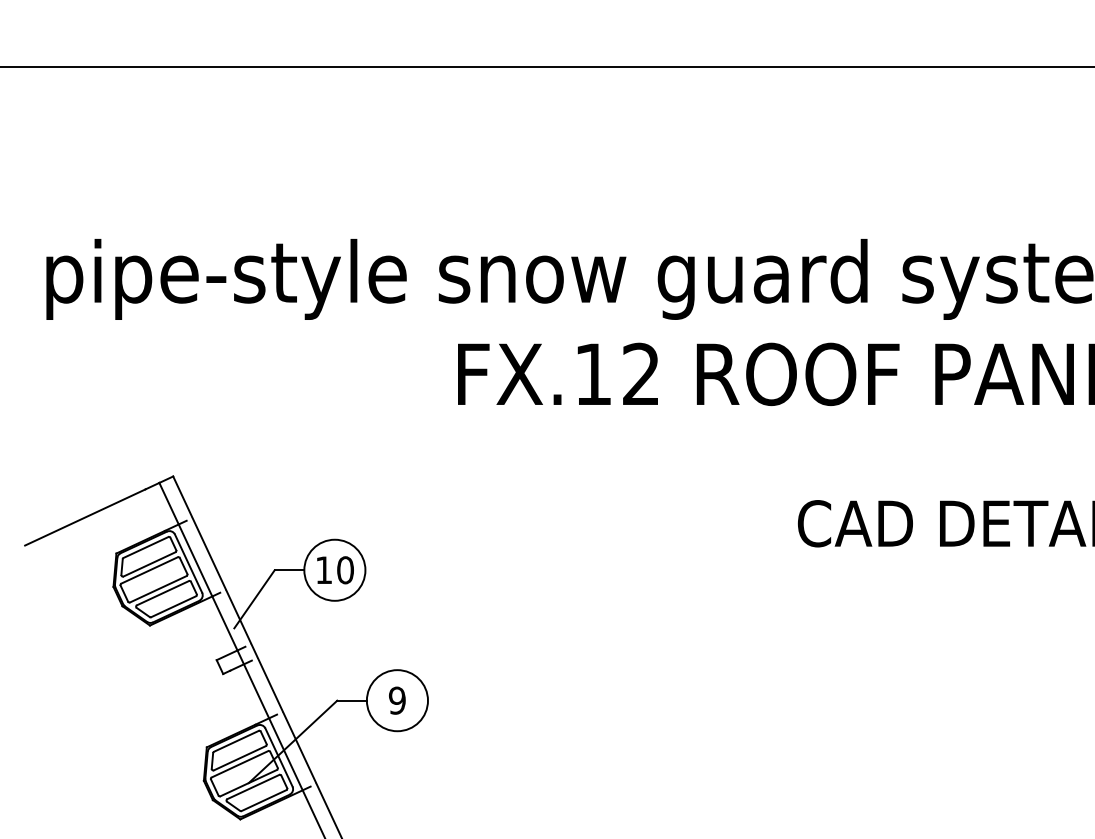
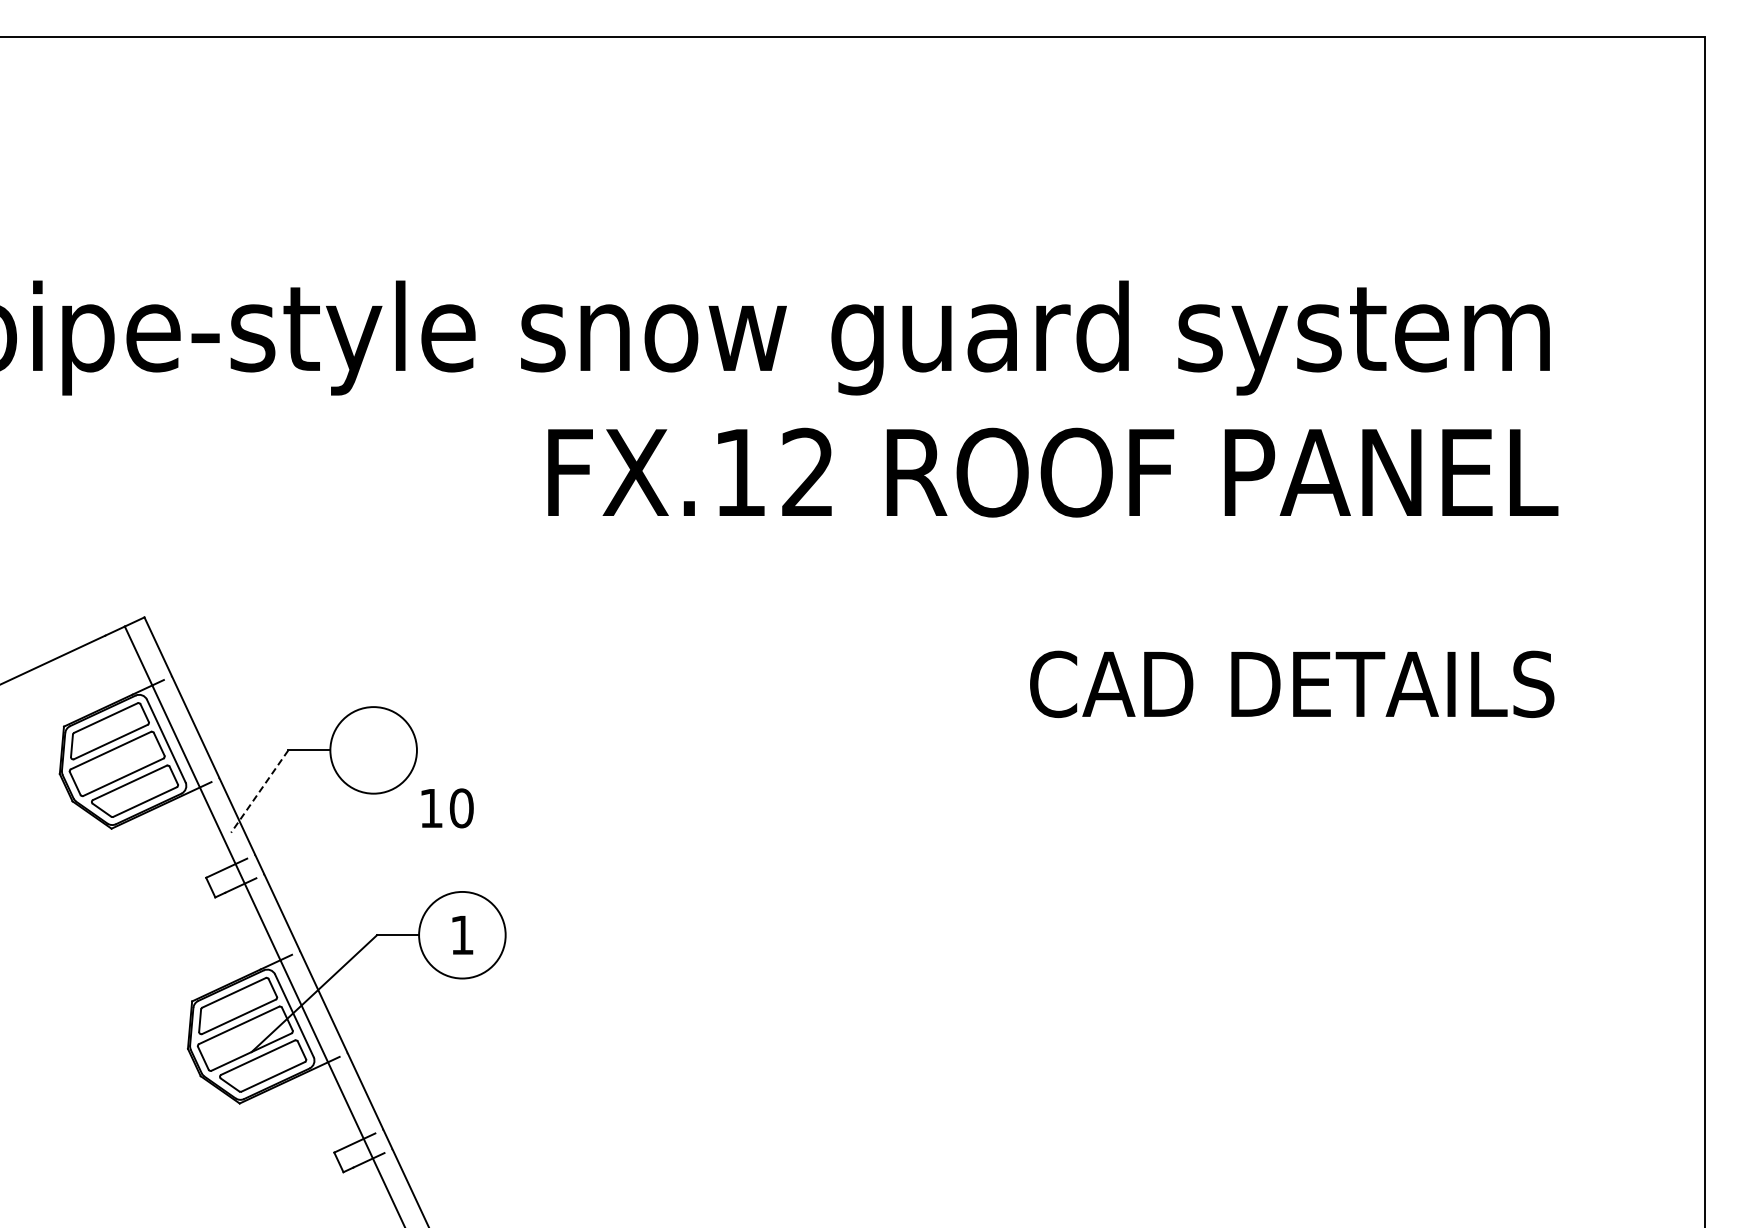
text: (335, 570) -> (447, 808), moved
line: (254, 599) -> (259, 791), solid -> dashed
text: (397, 700) -> (462, 935), 9 -> 1

